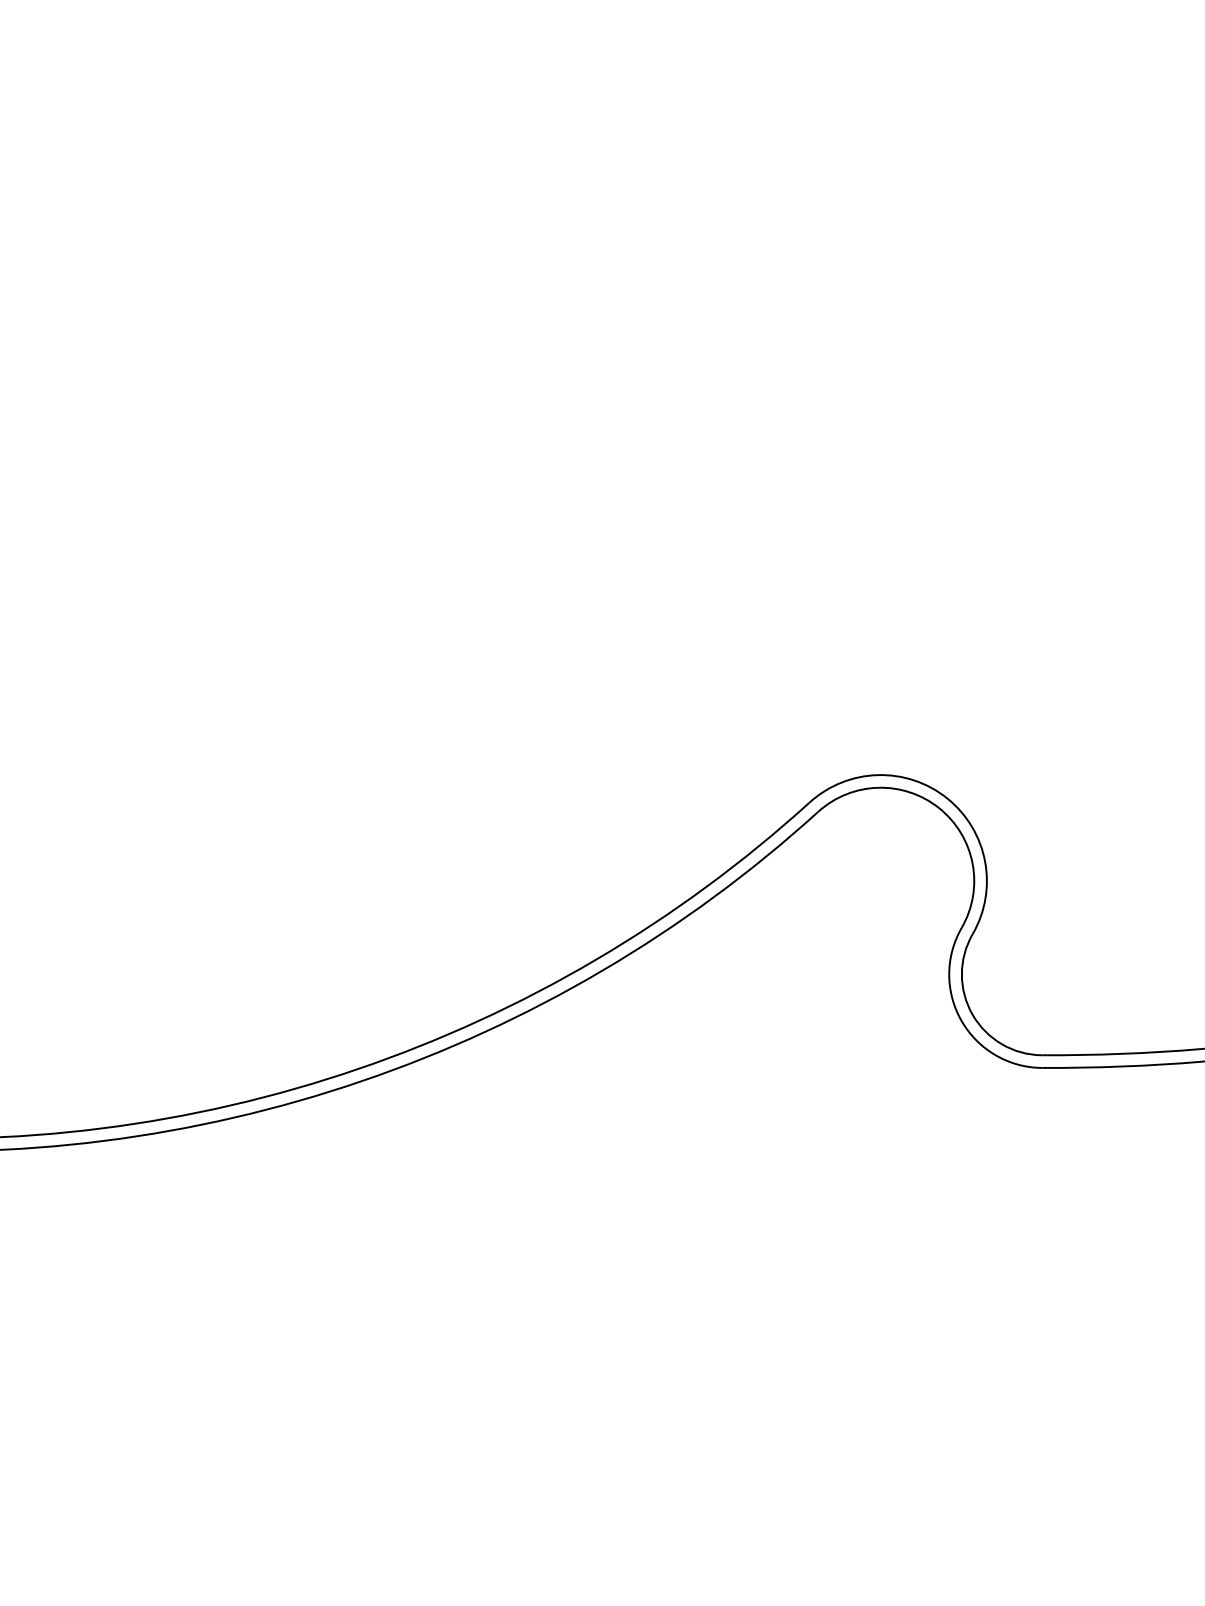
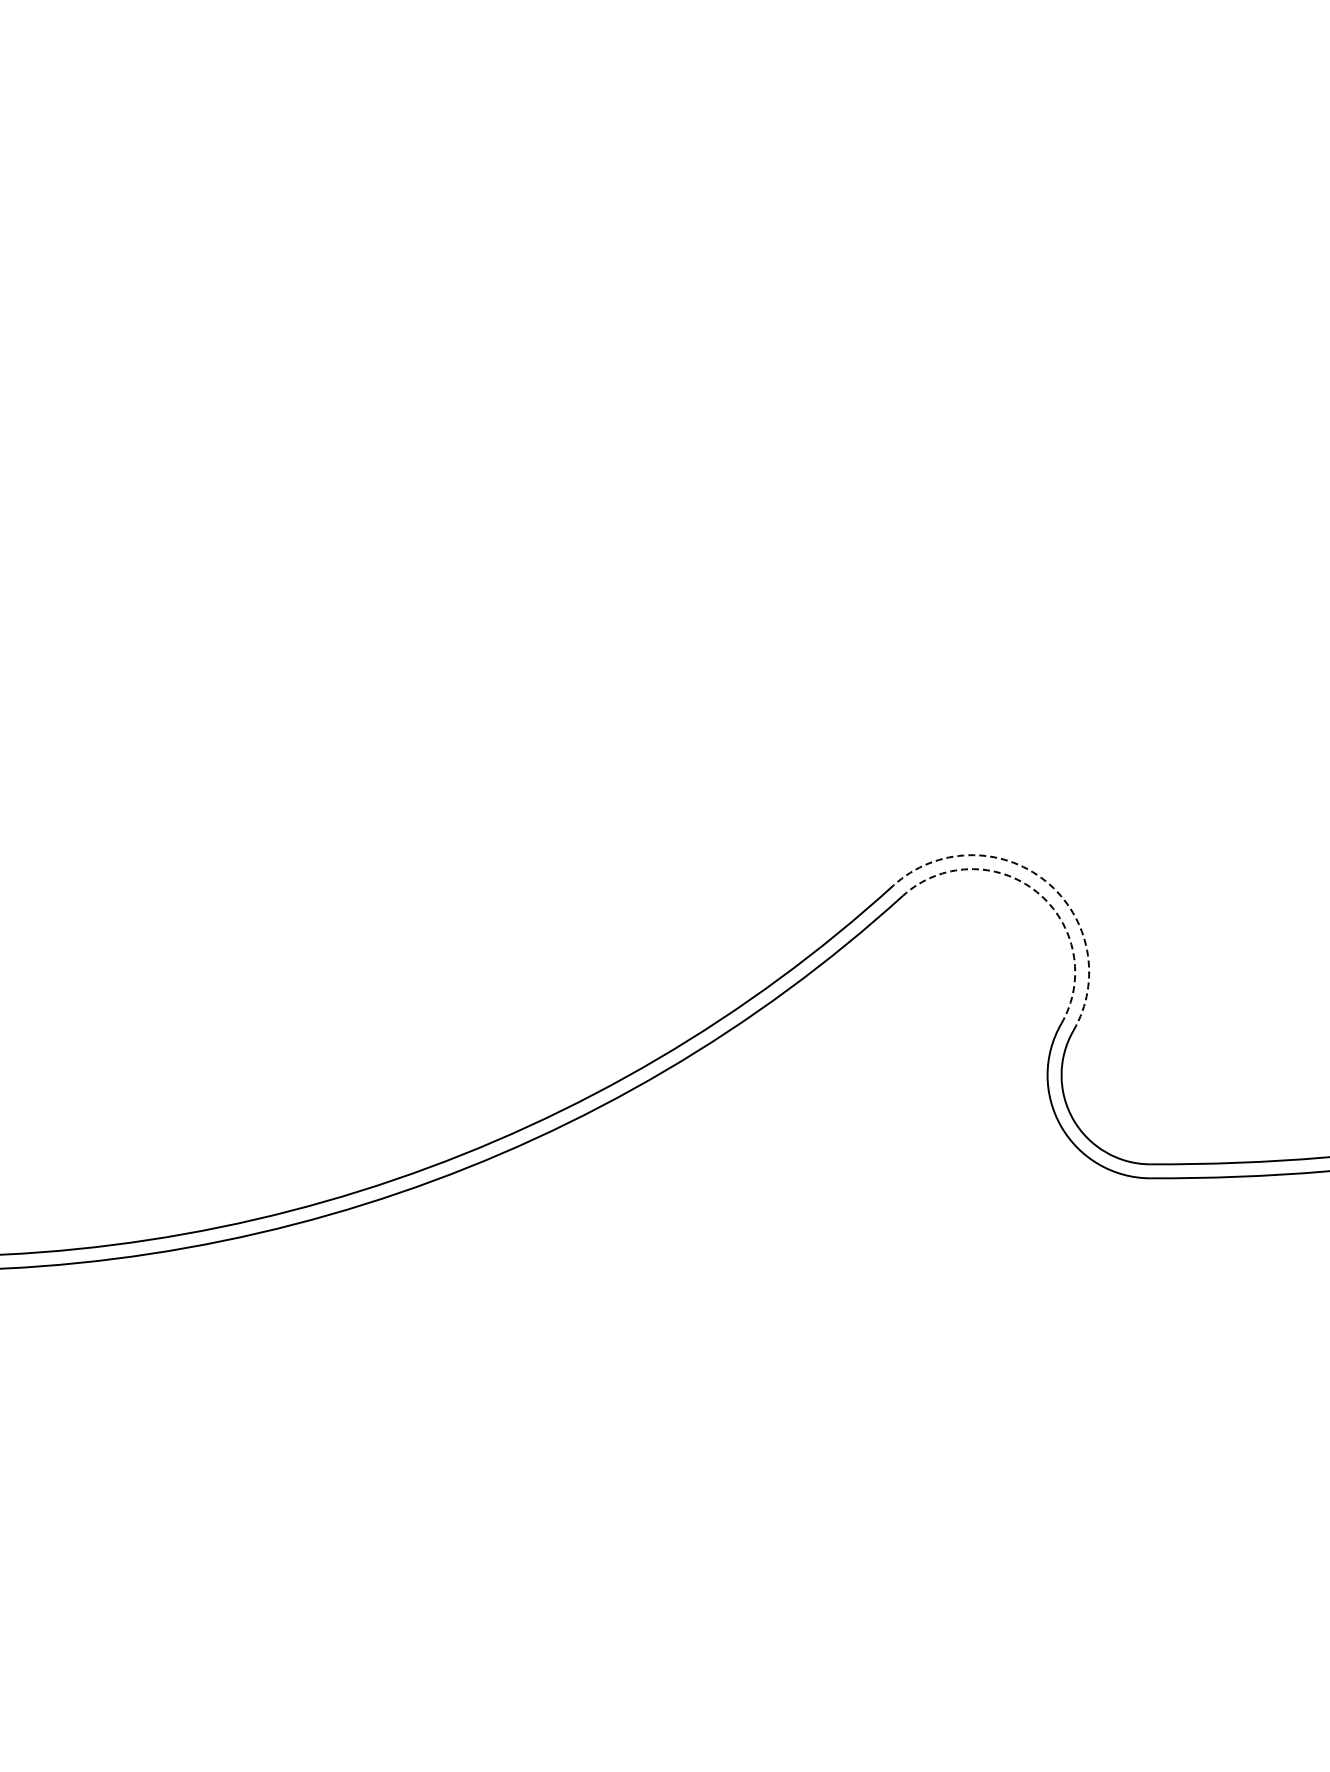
arc: (947, 798) -> (1045, 881), solid -> dashed
arc: (939, 808) -> (1036, 892), solid -> dashed

